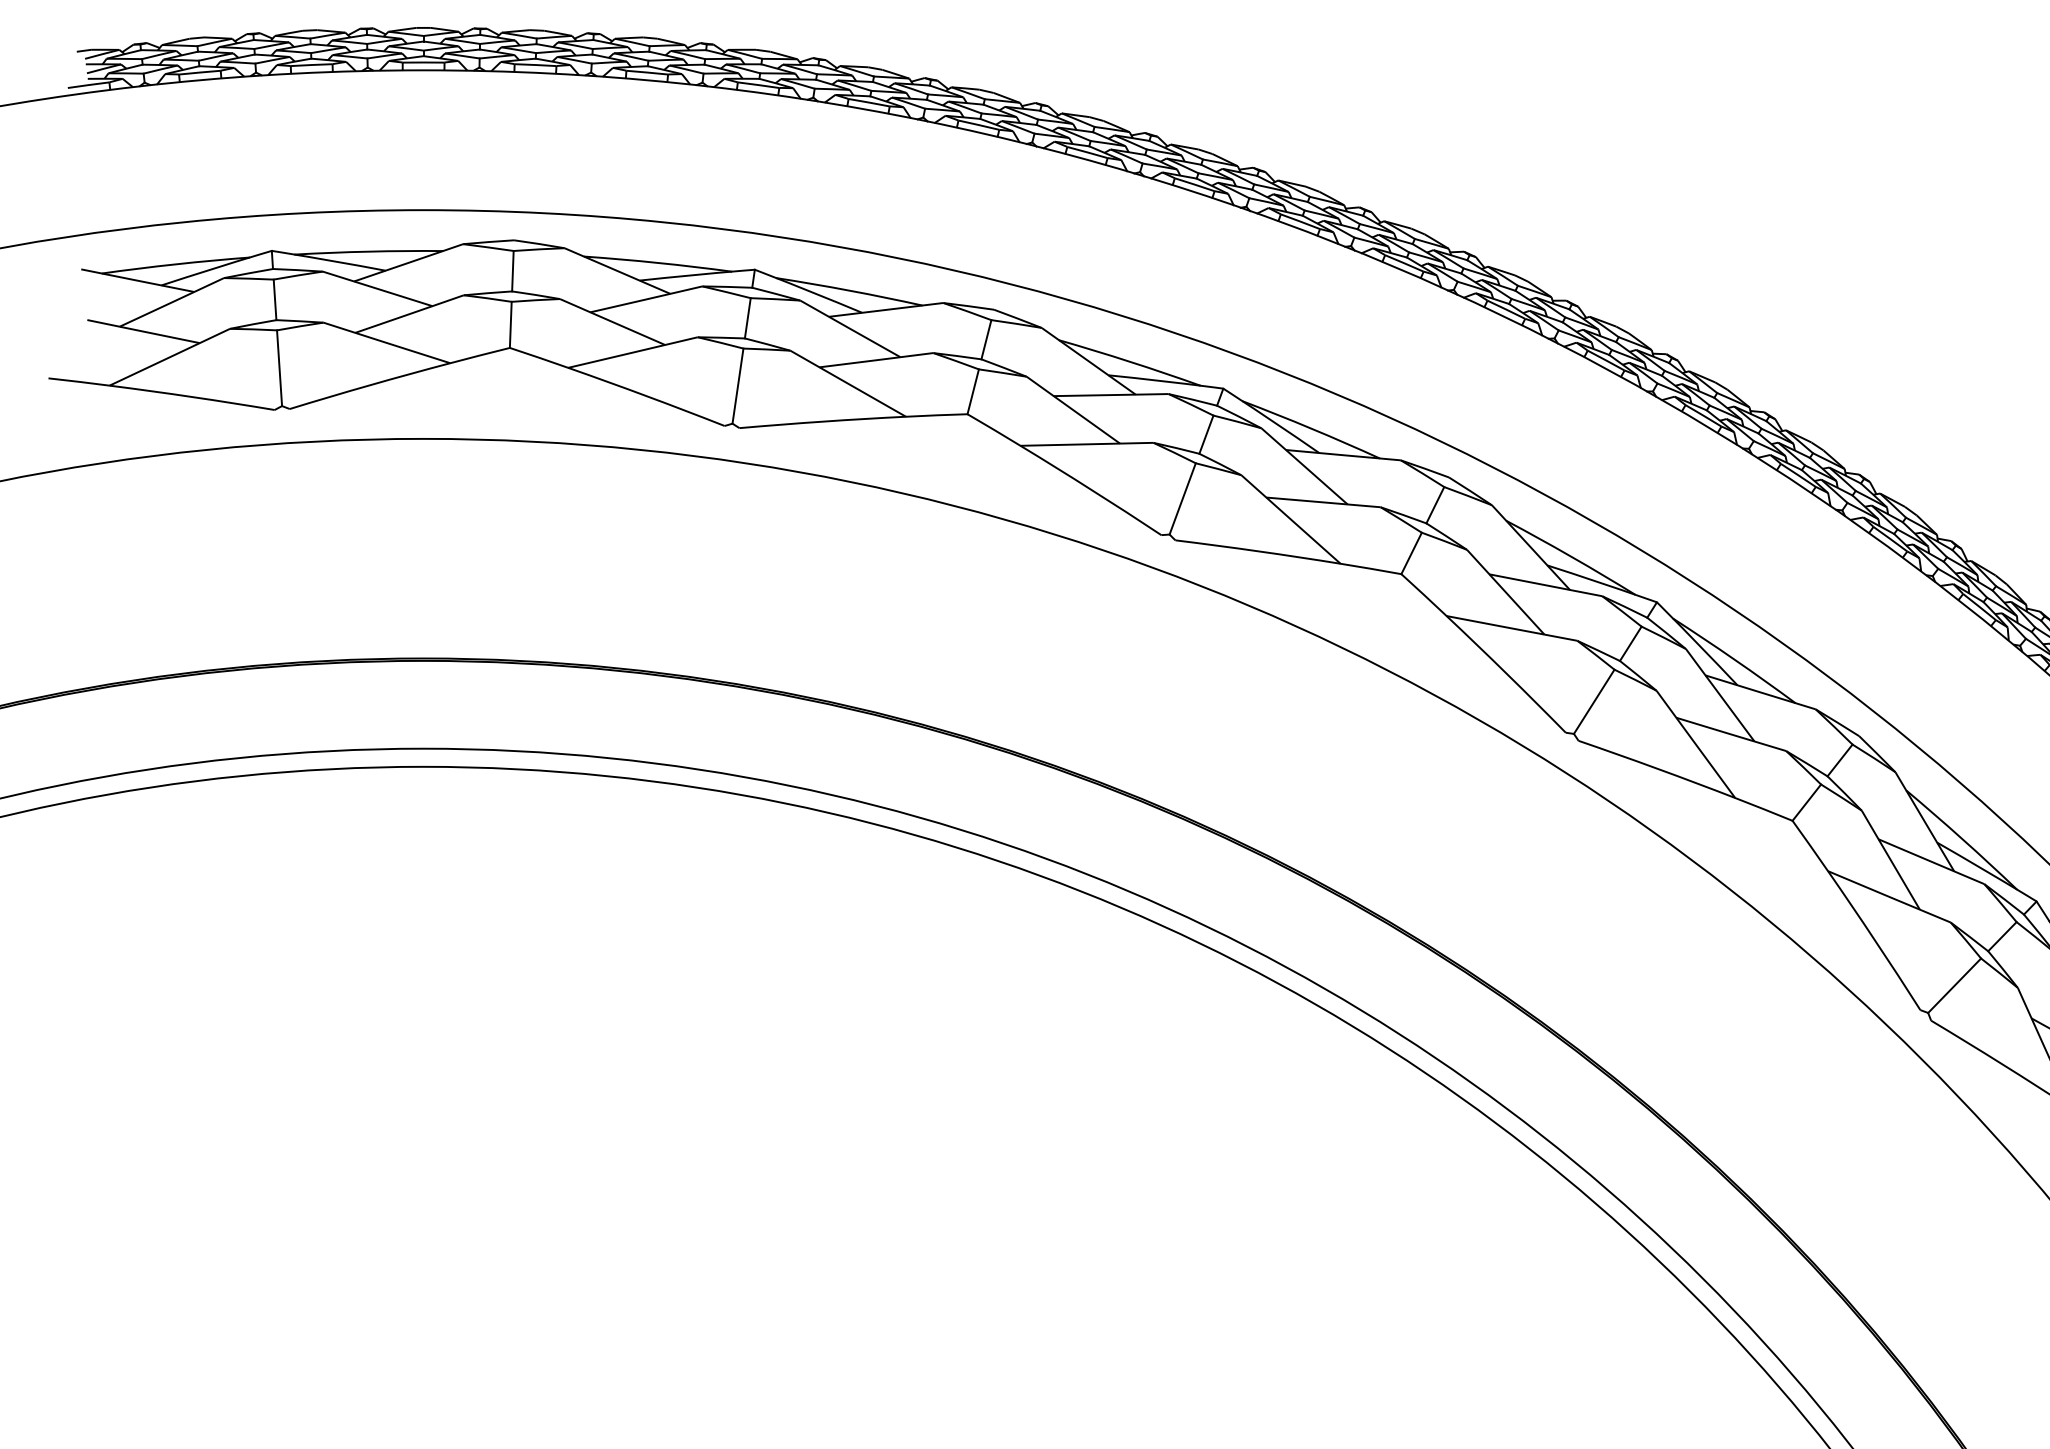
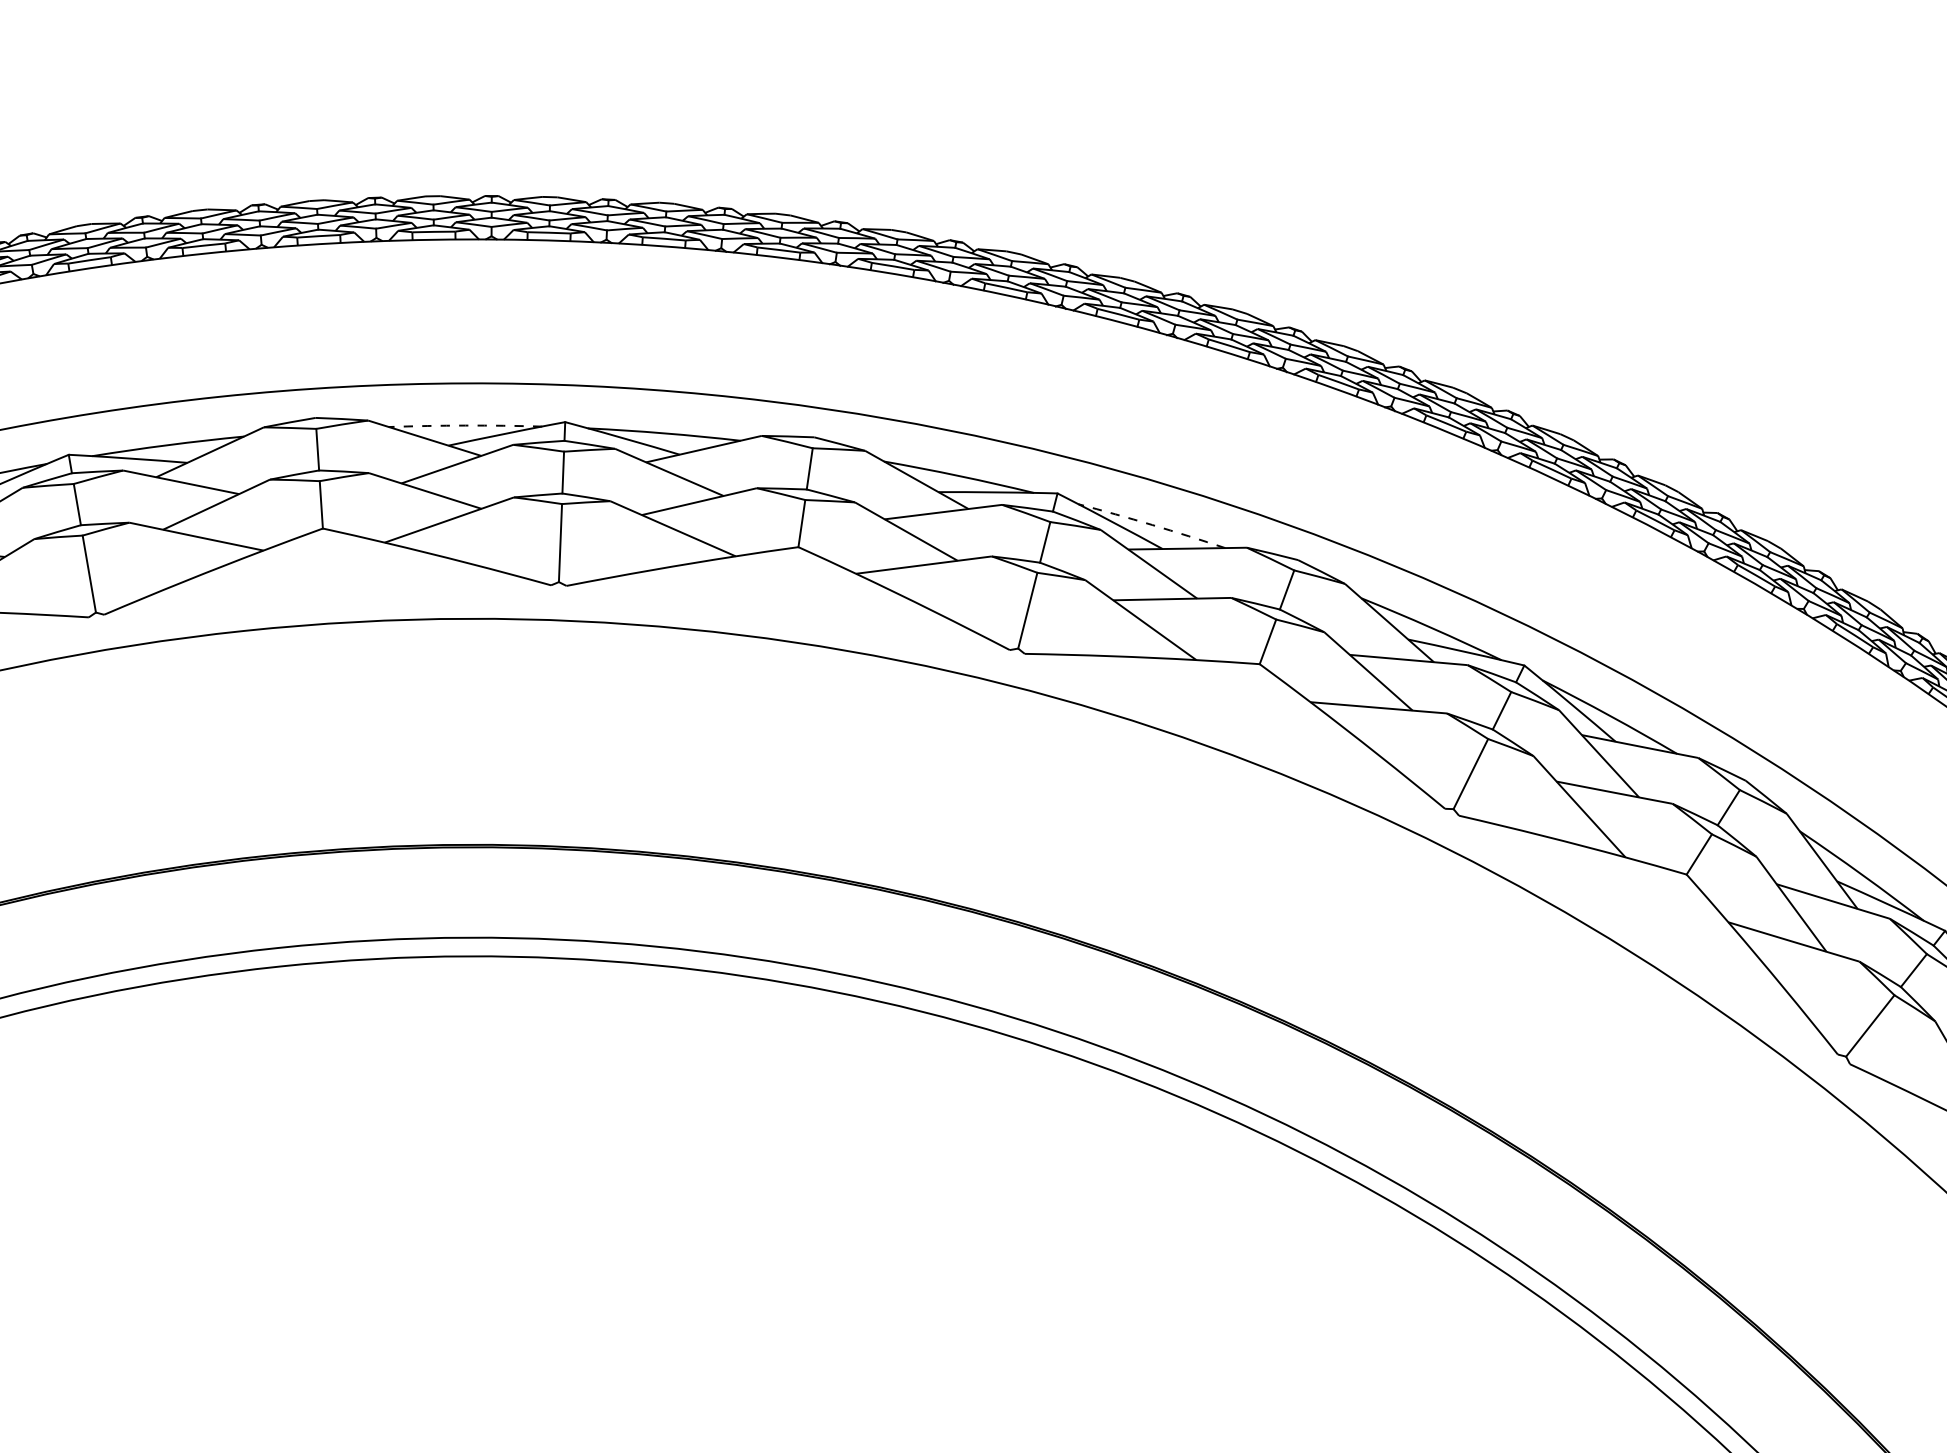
arc: (658, 262) -> (465, 425), solid -> dashed
arc: (1311, 428) -> (1152, 524), solid -> dashed

